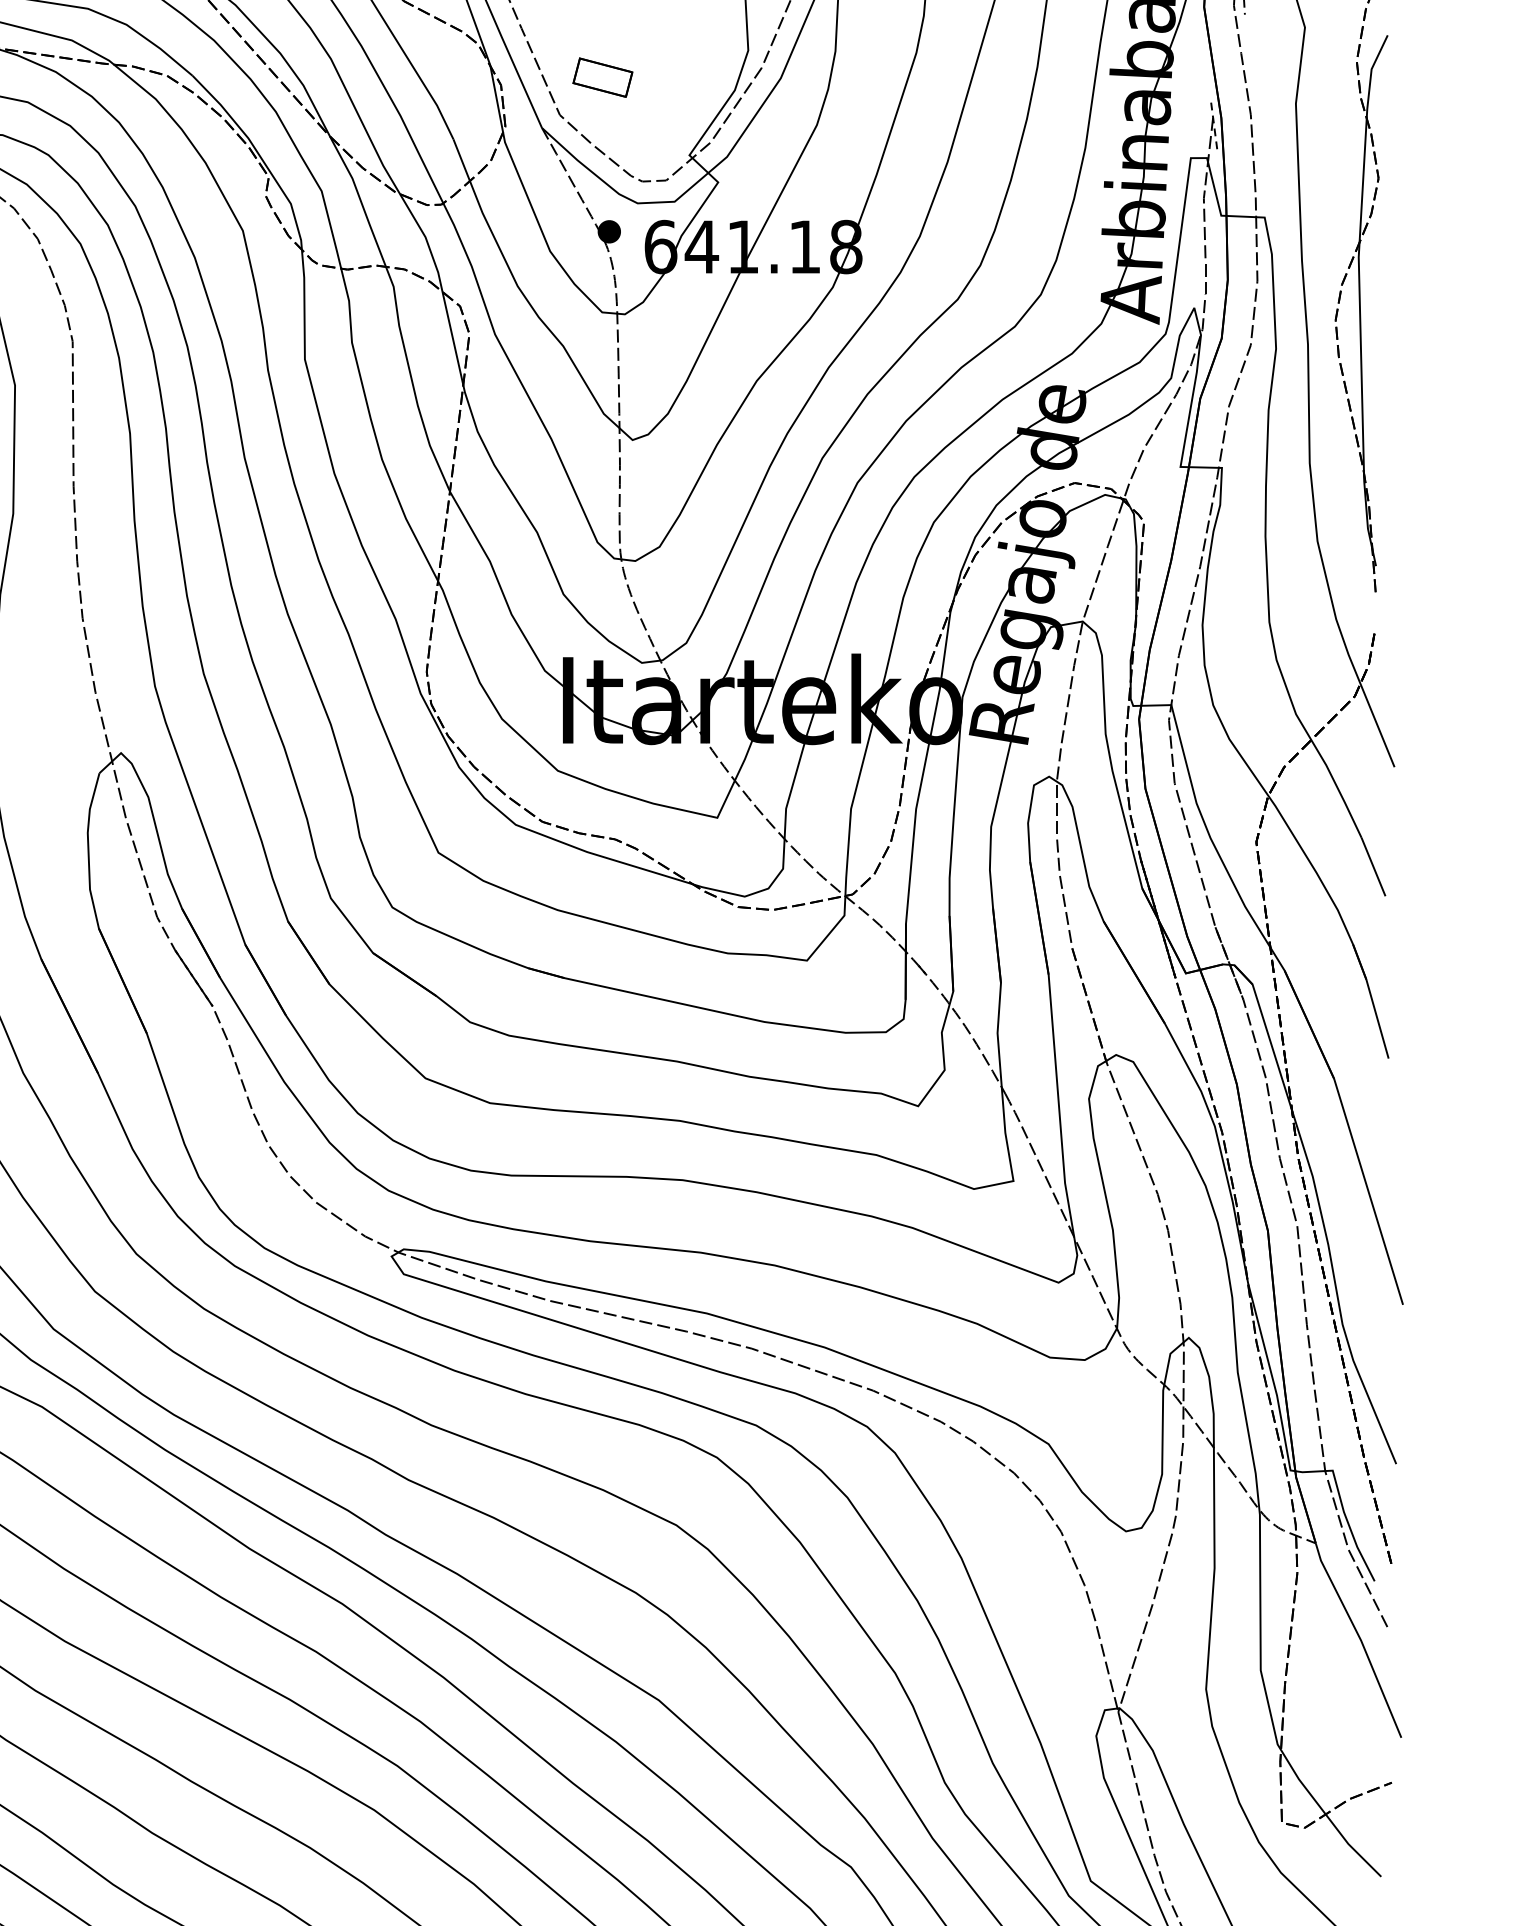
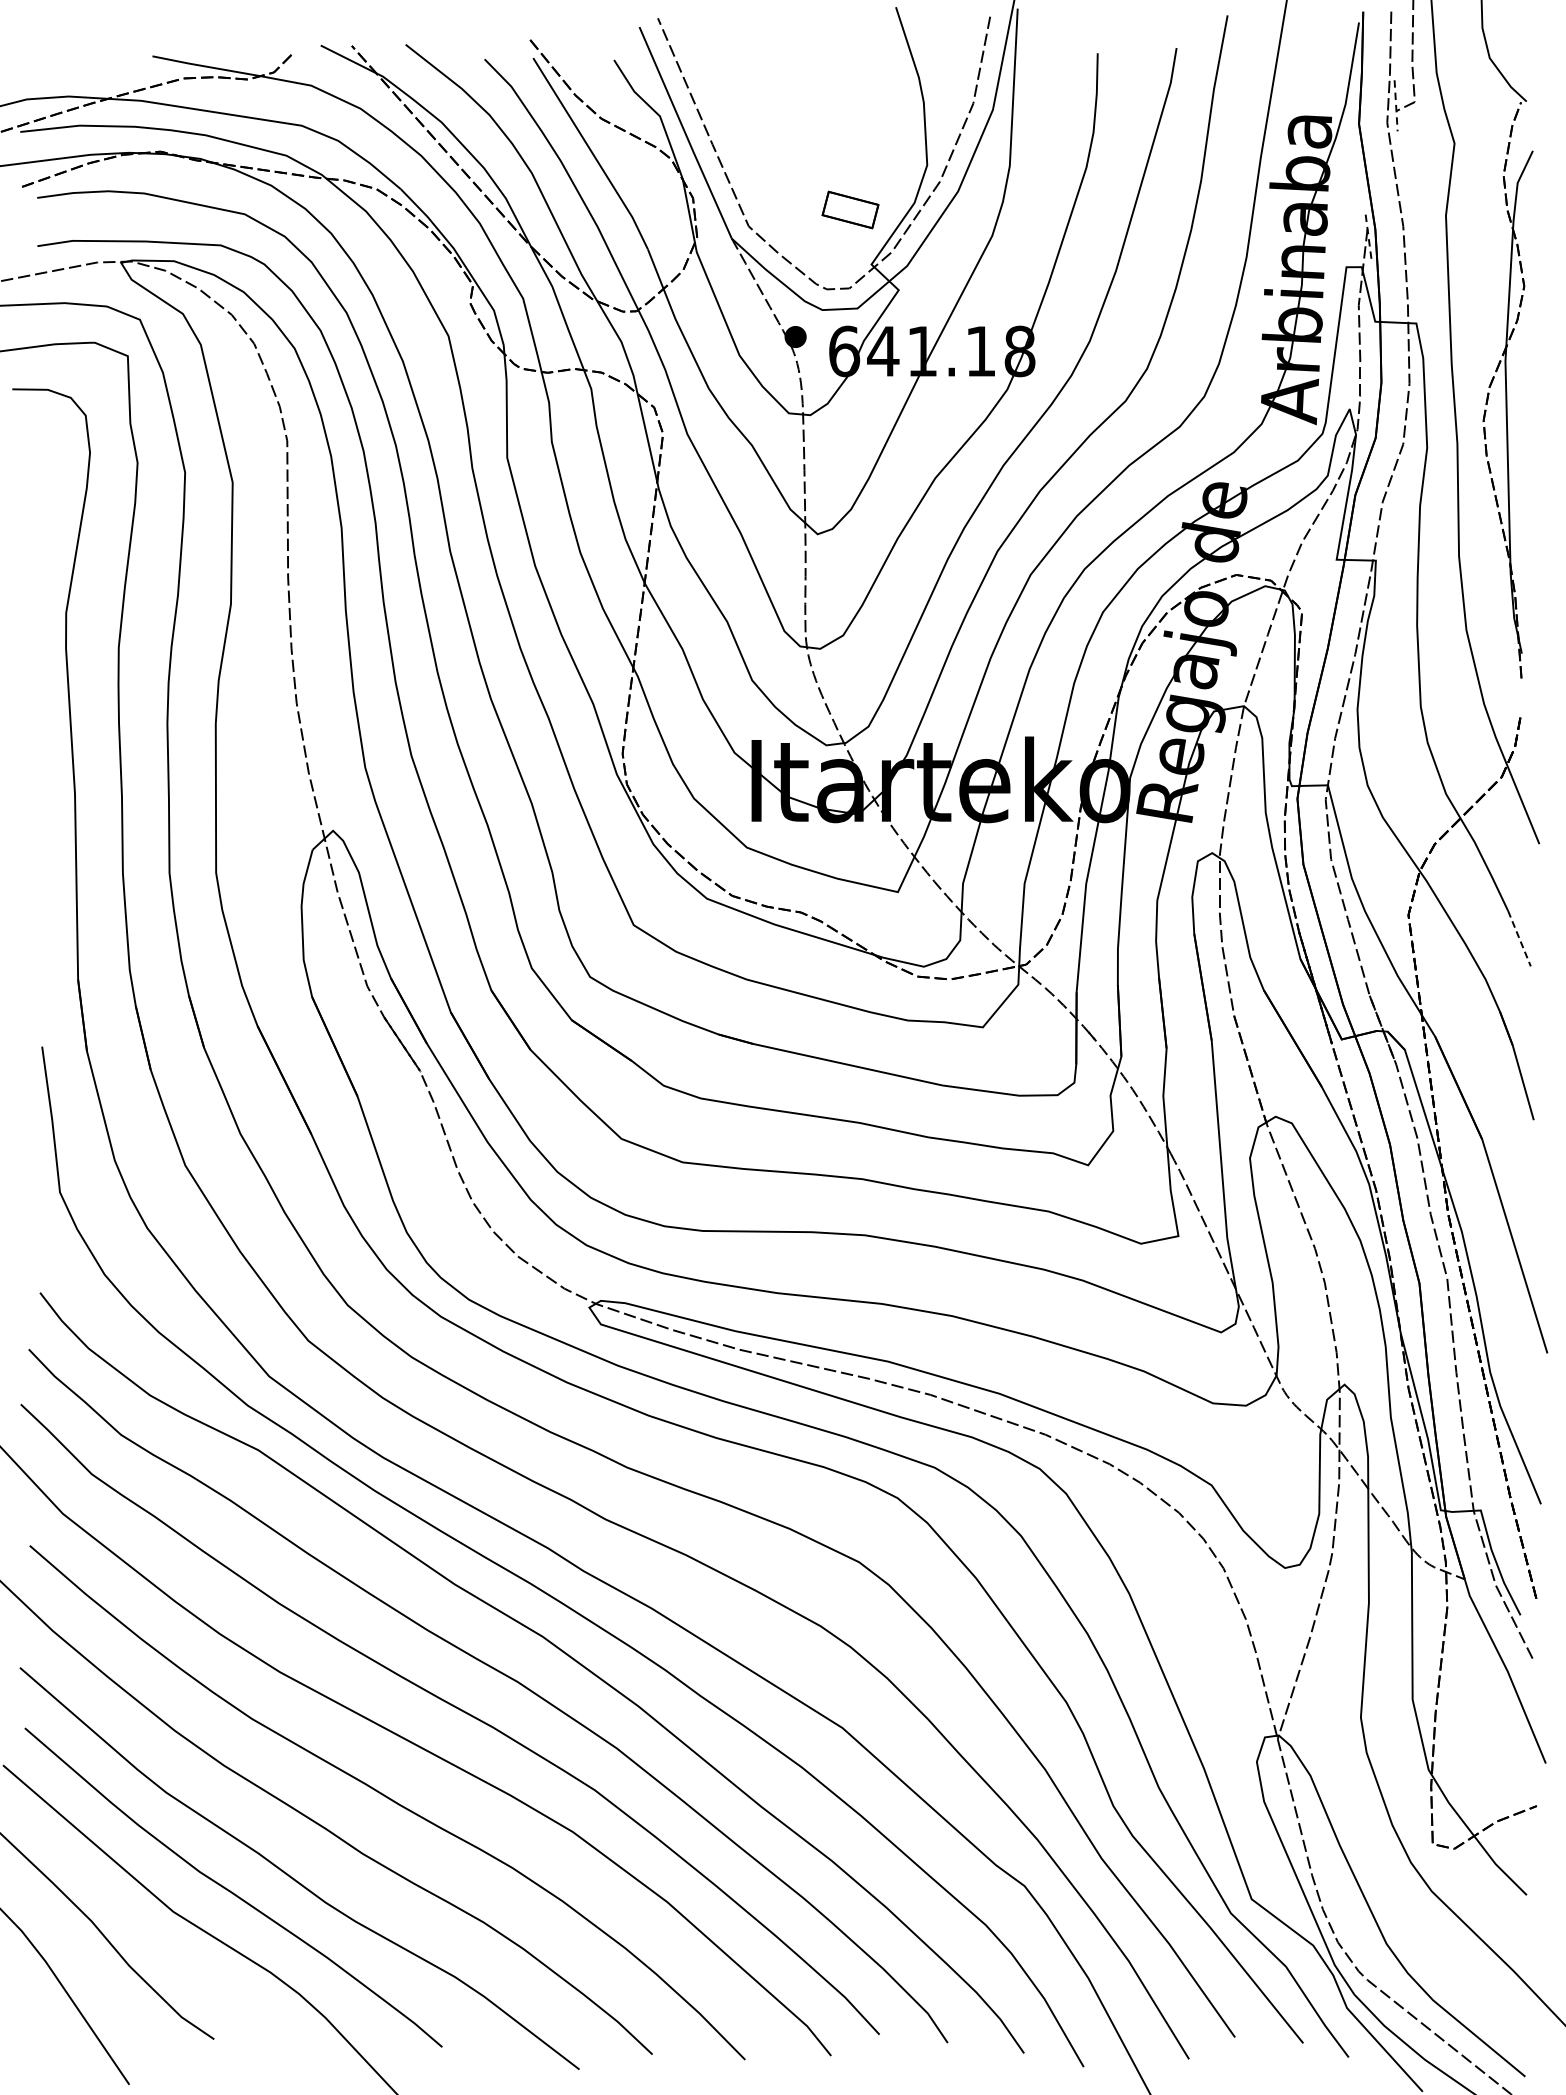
part: (602, 77) -> (850, 209), moved
line: (1373, 866) -> (1519, 938), solid -> dashed

